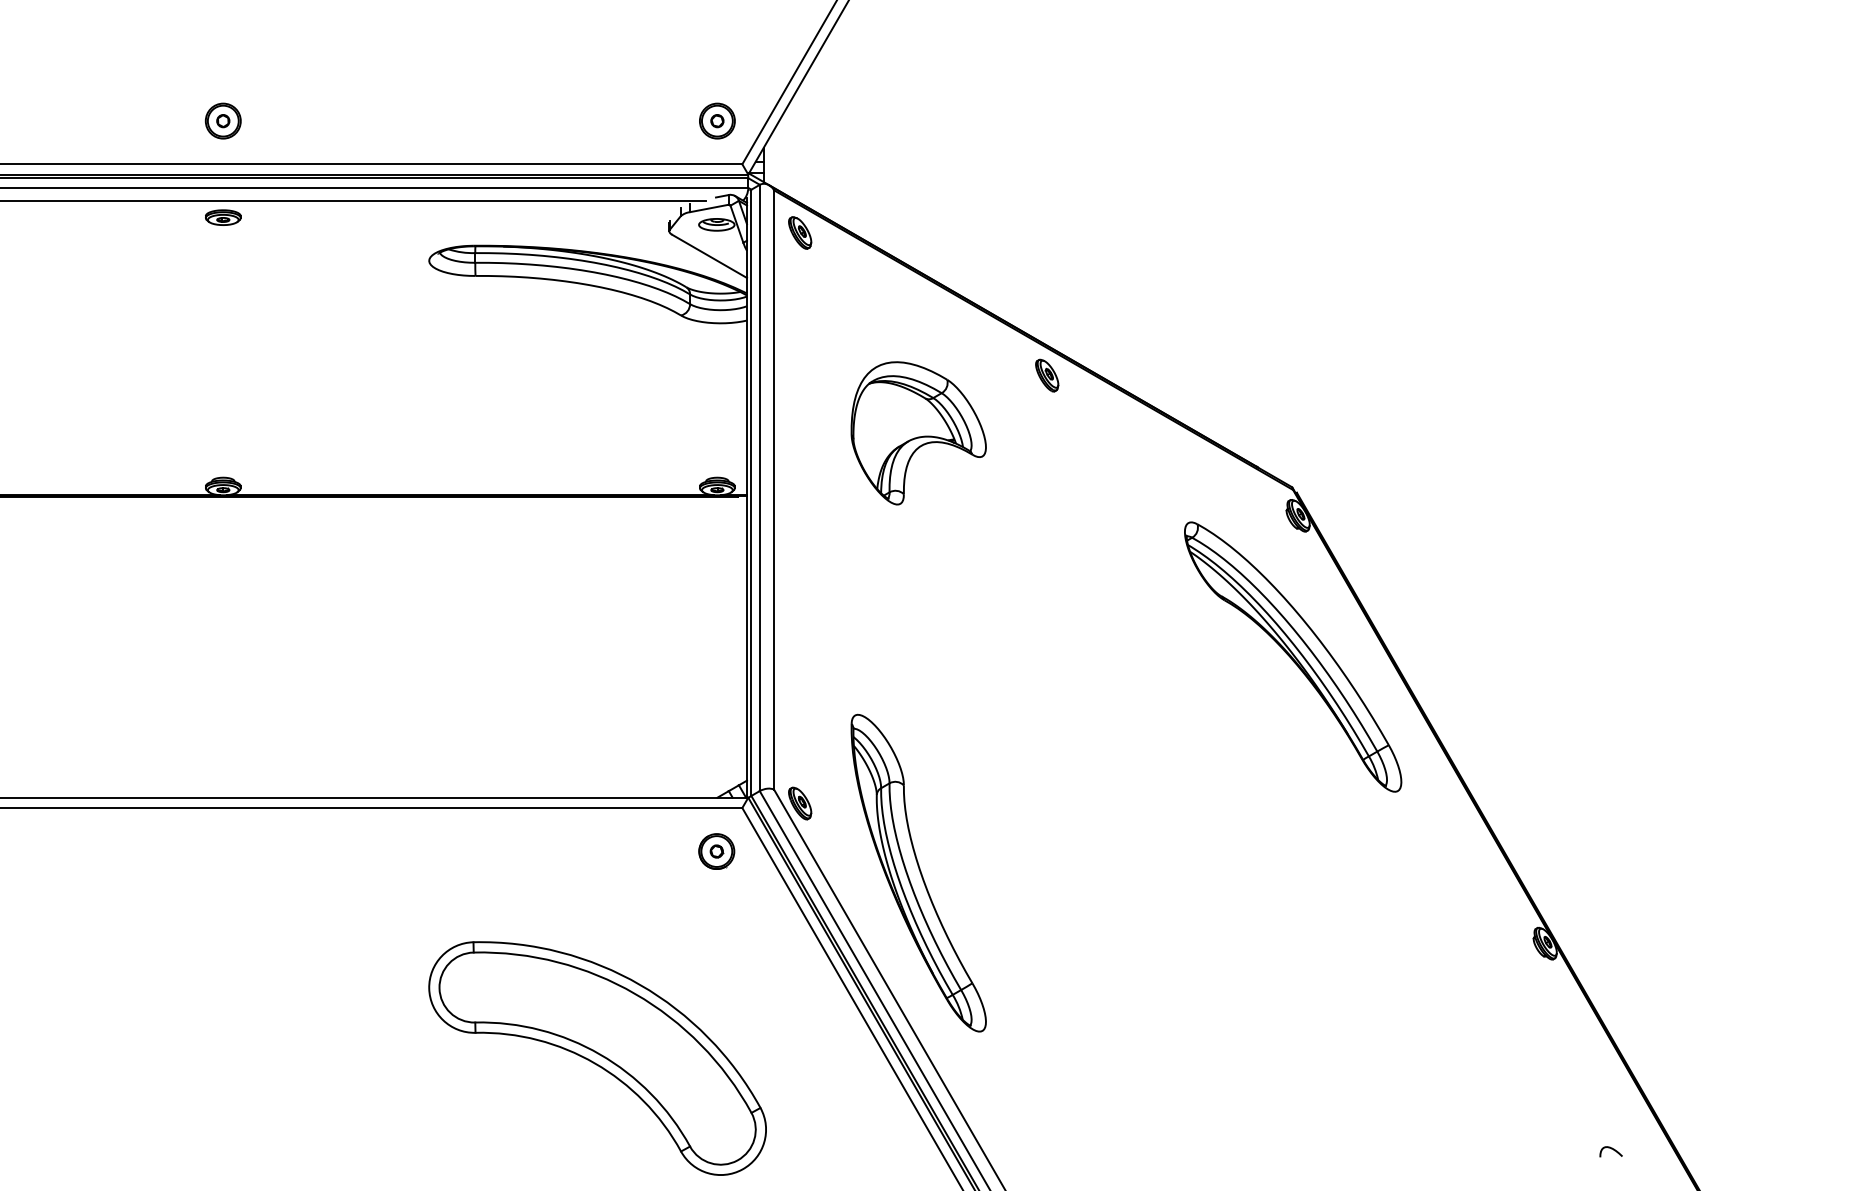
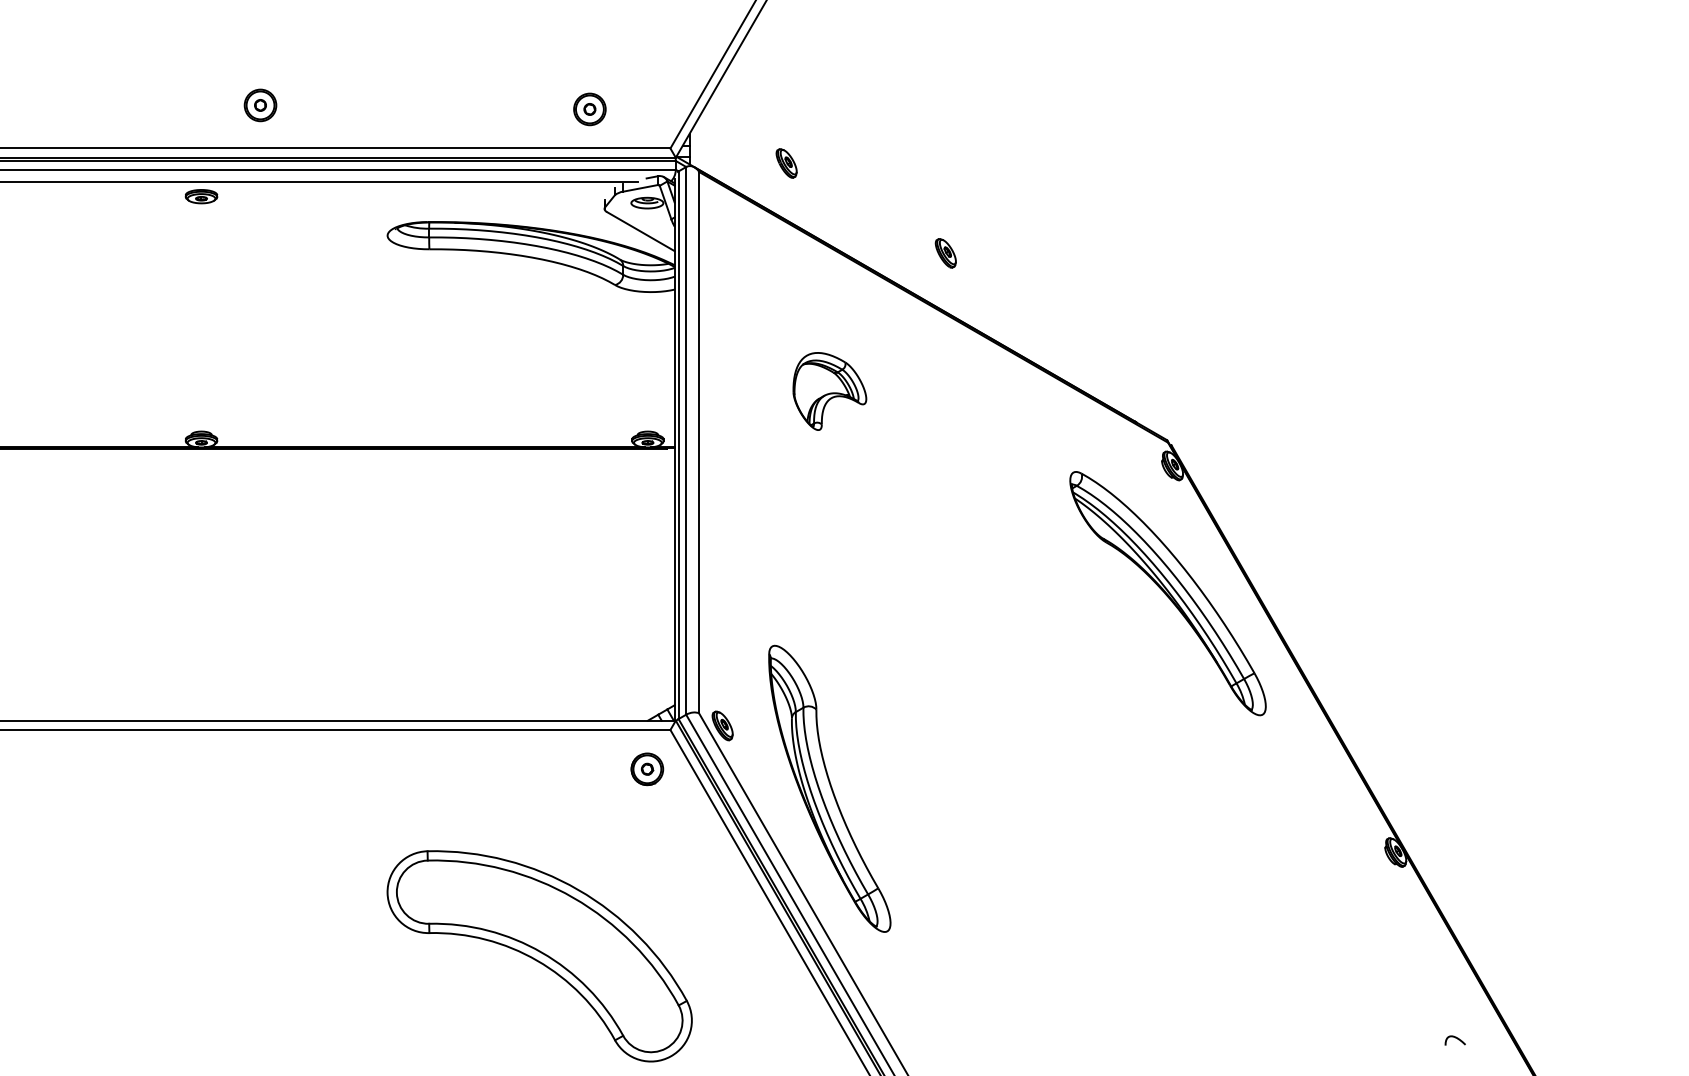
part: (223, 121) -> (260, 105), moved
part: (716, 121) -> (589, 109), moved
part: (799, 232) -> (786, 163), moved
part: (1046, 375) -> (945, 253), moved
part: (918, 433) -> (829, 391), size x0.6

